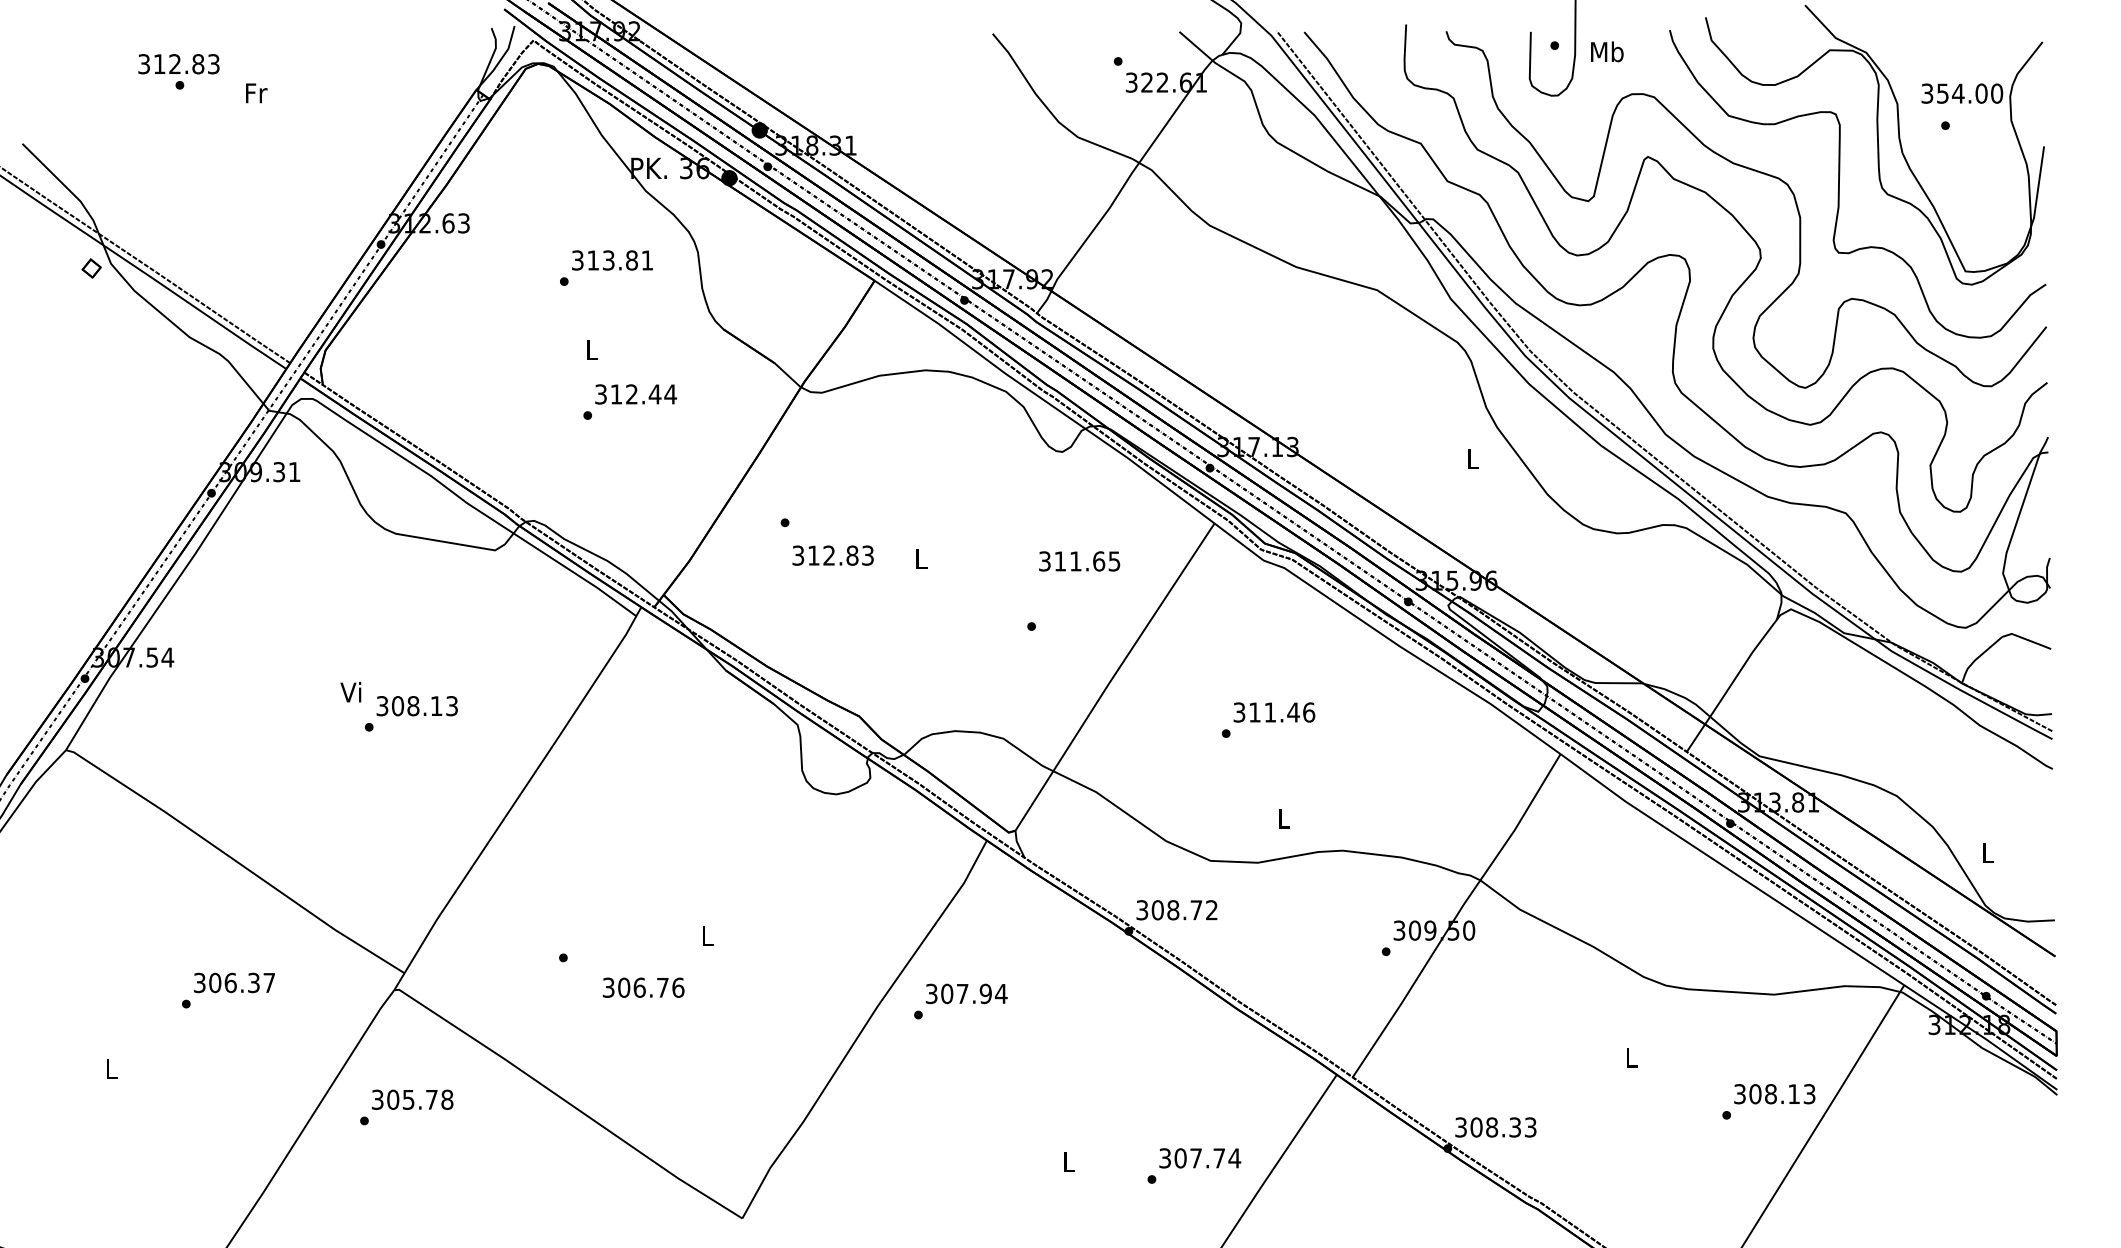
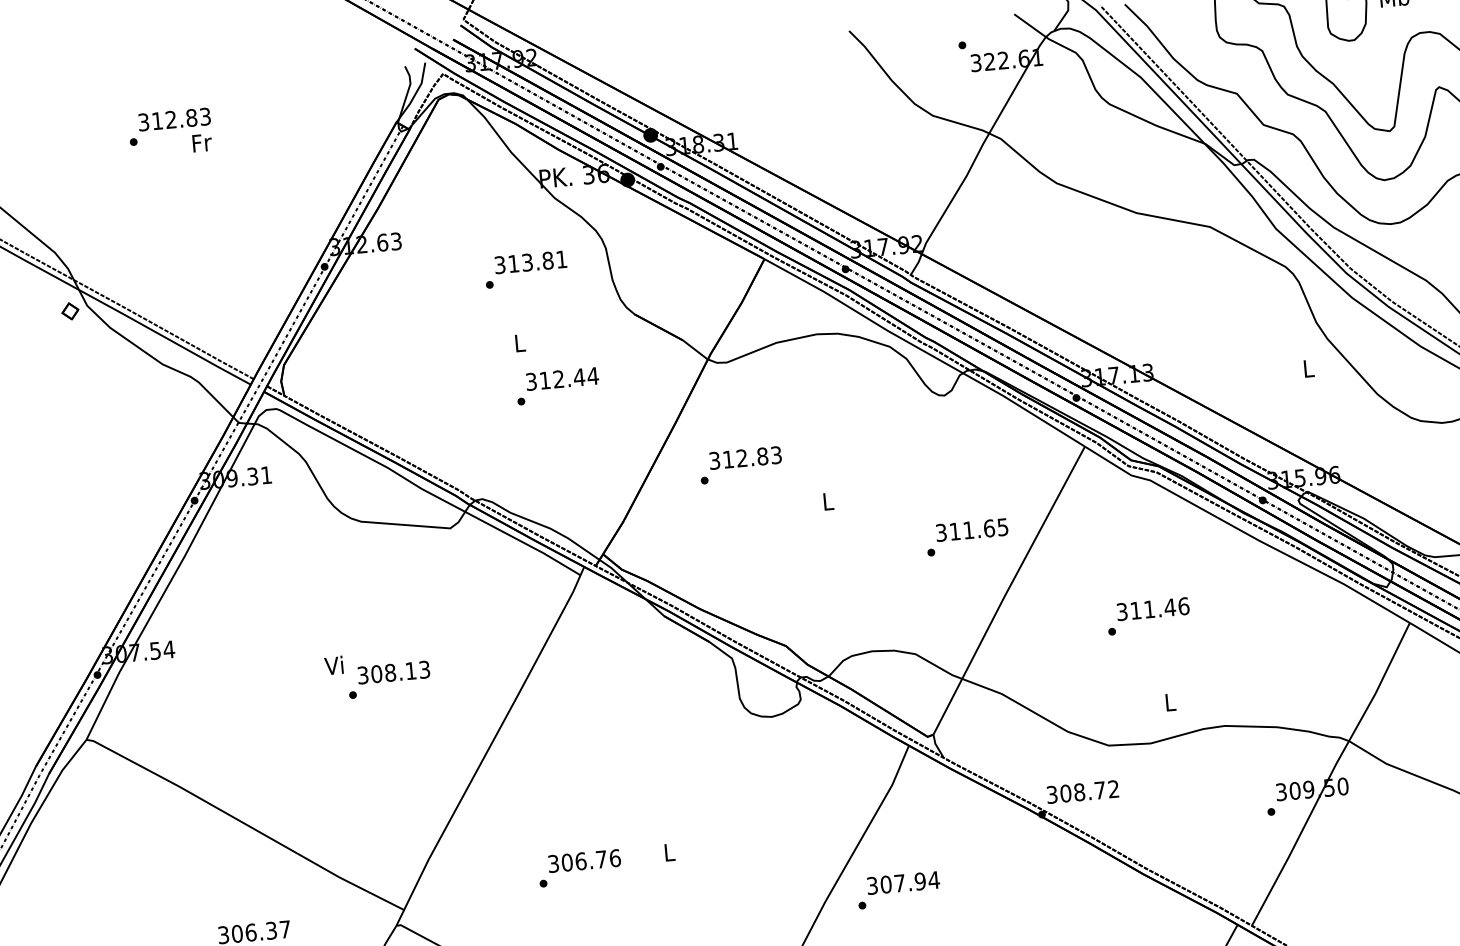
text: (178, 64) -> (174, 119), moved
text: (832, 555) -> (744, 457), moved
text: (1079, 561) -> (972, 530), moved
text: (643, 987) -> (584, 860), moved

